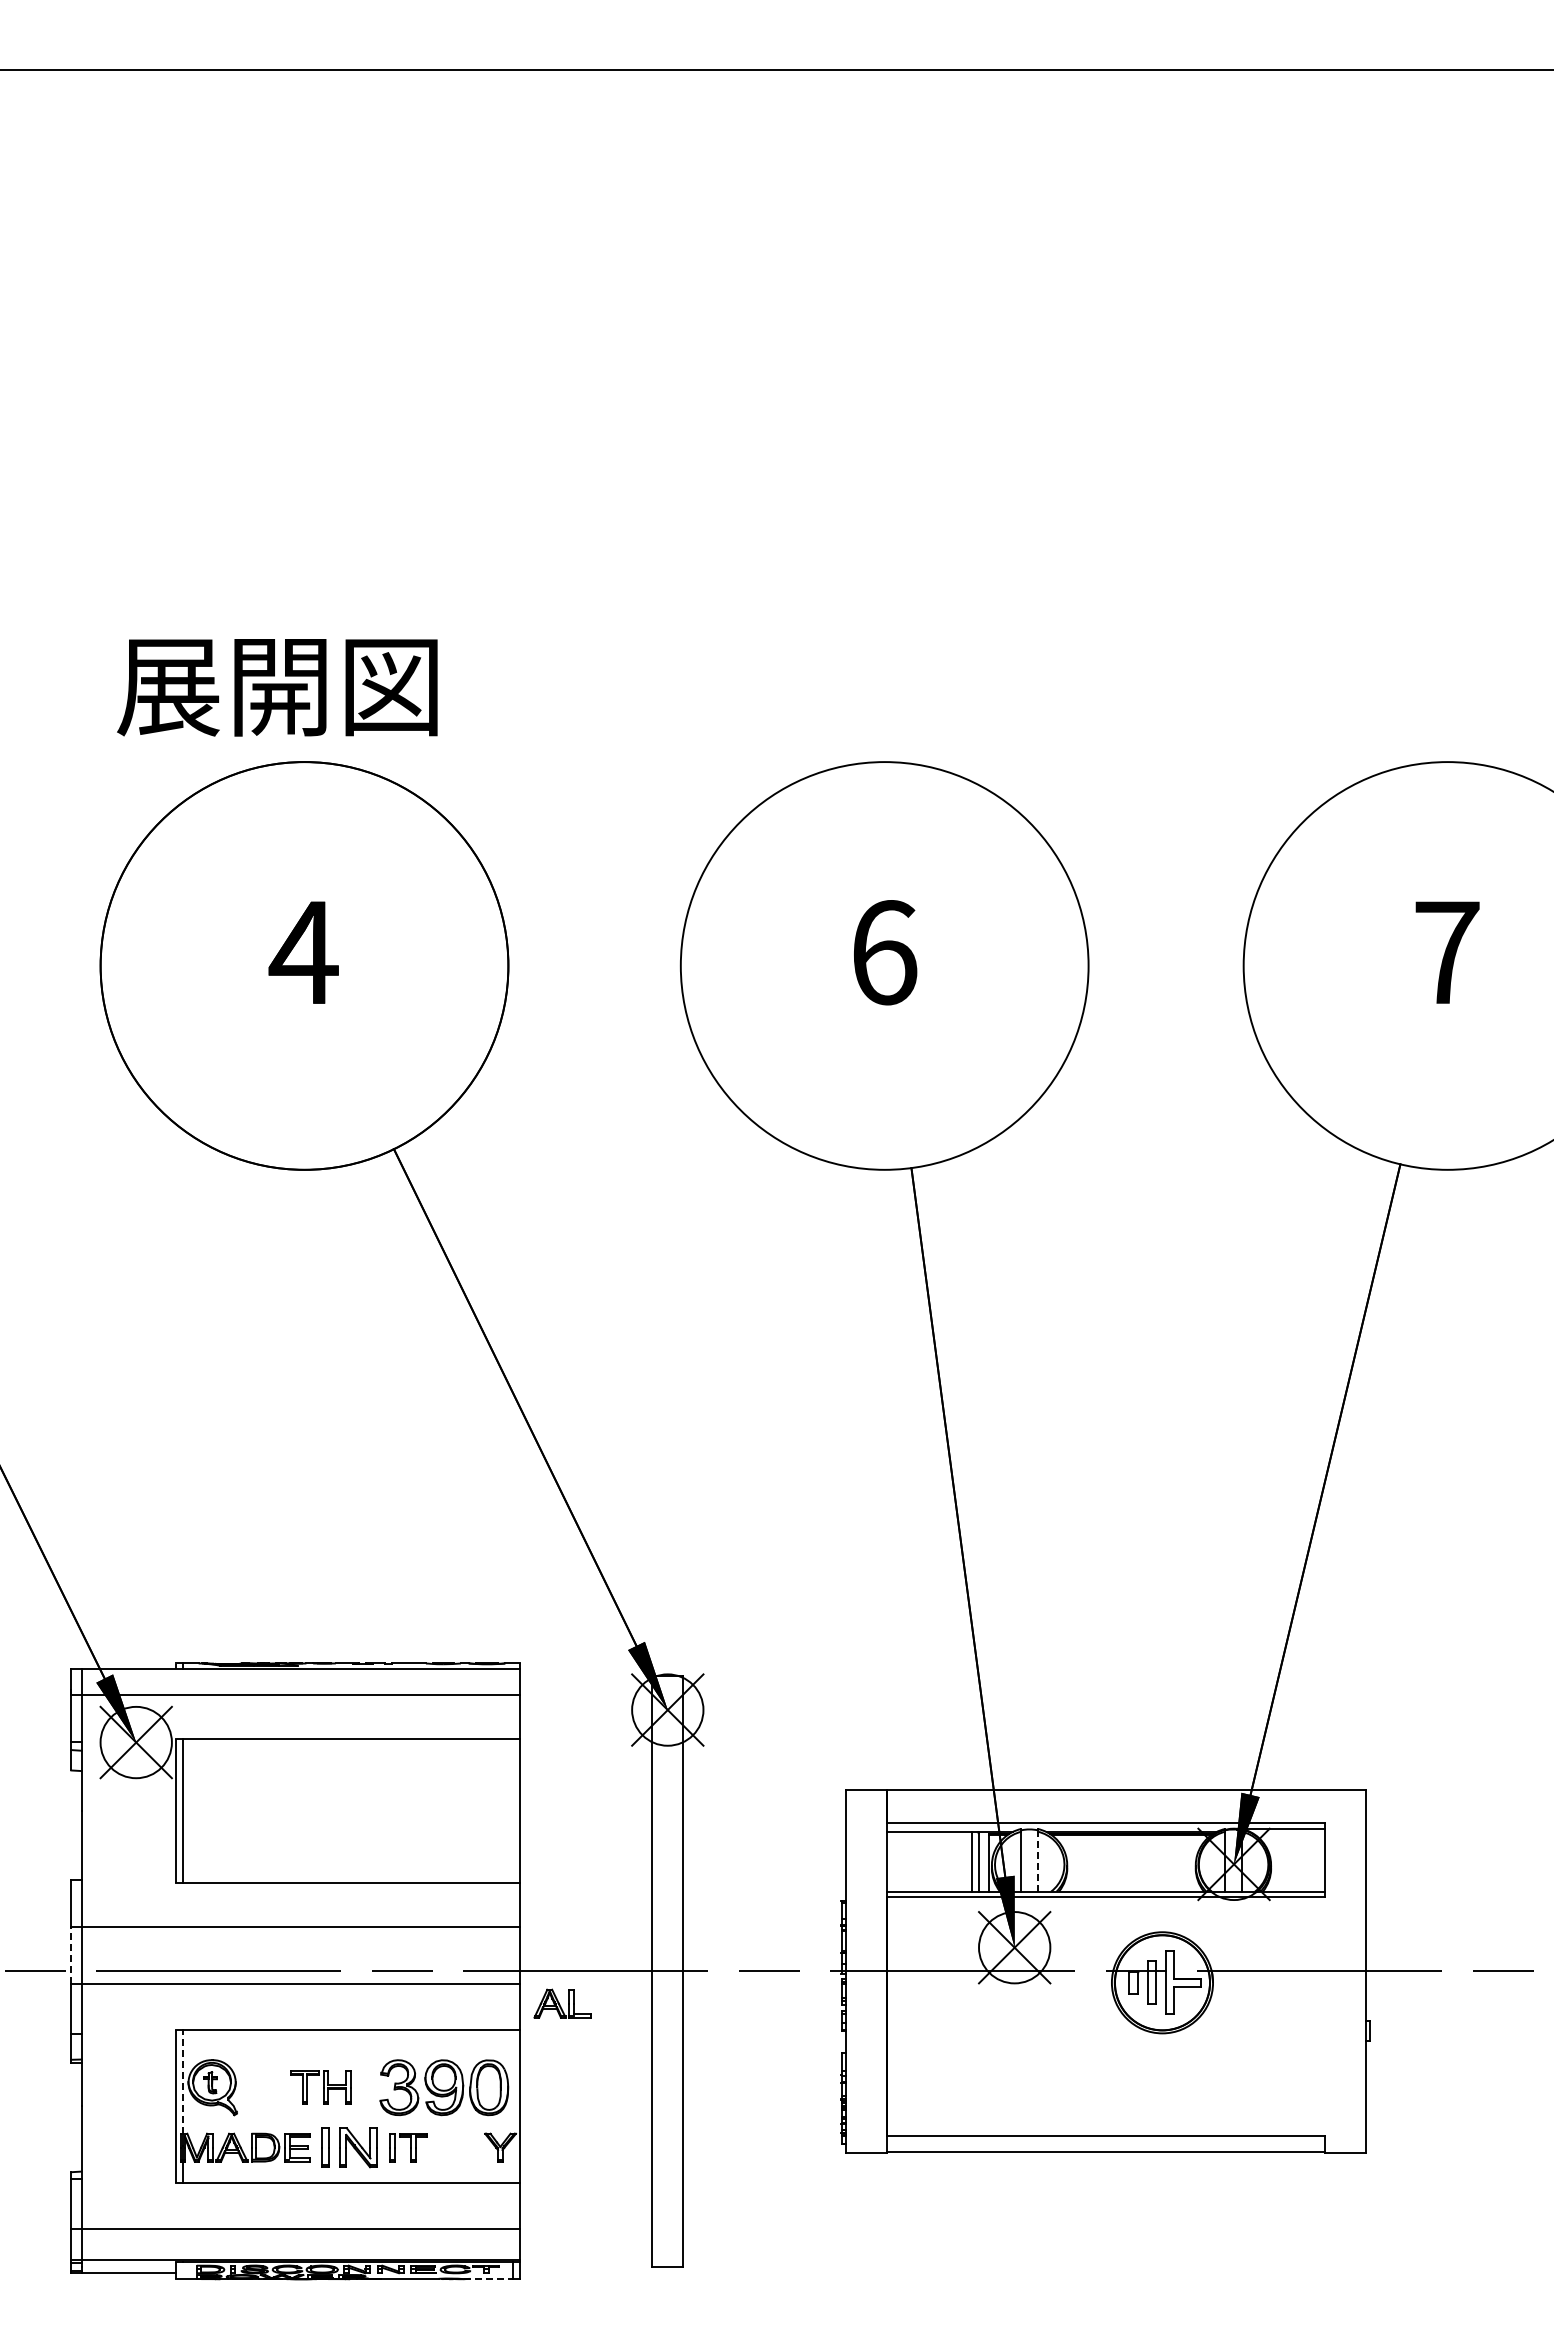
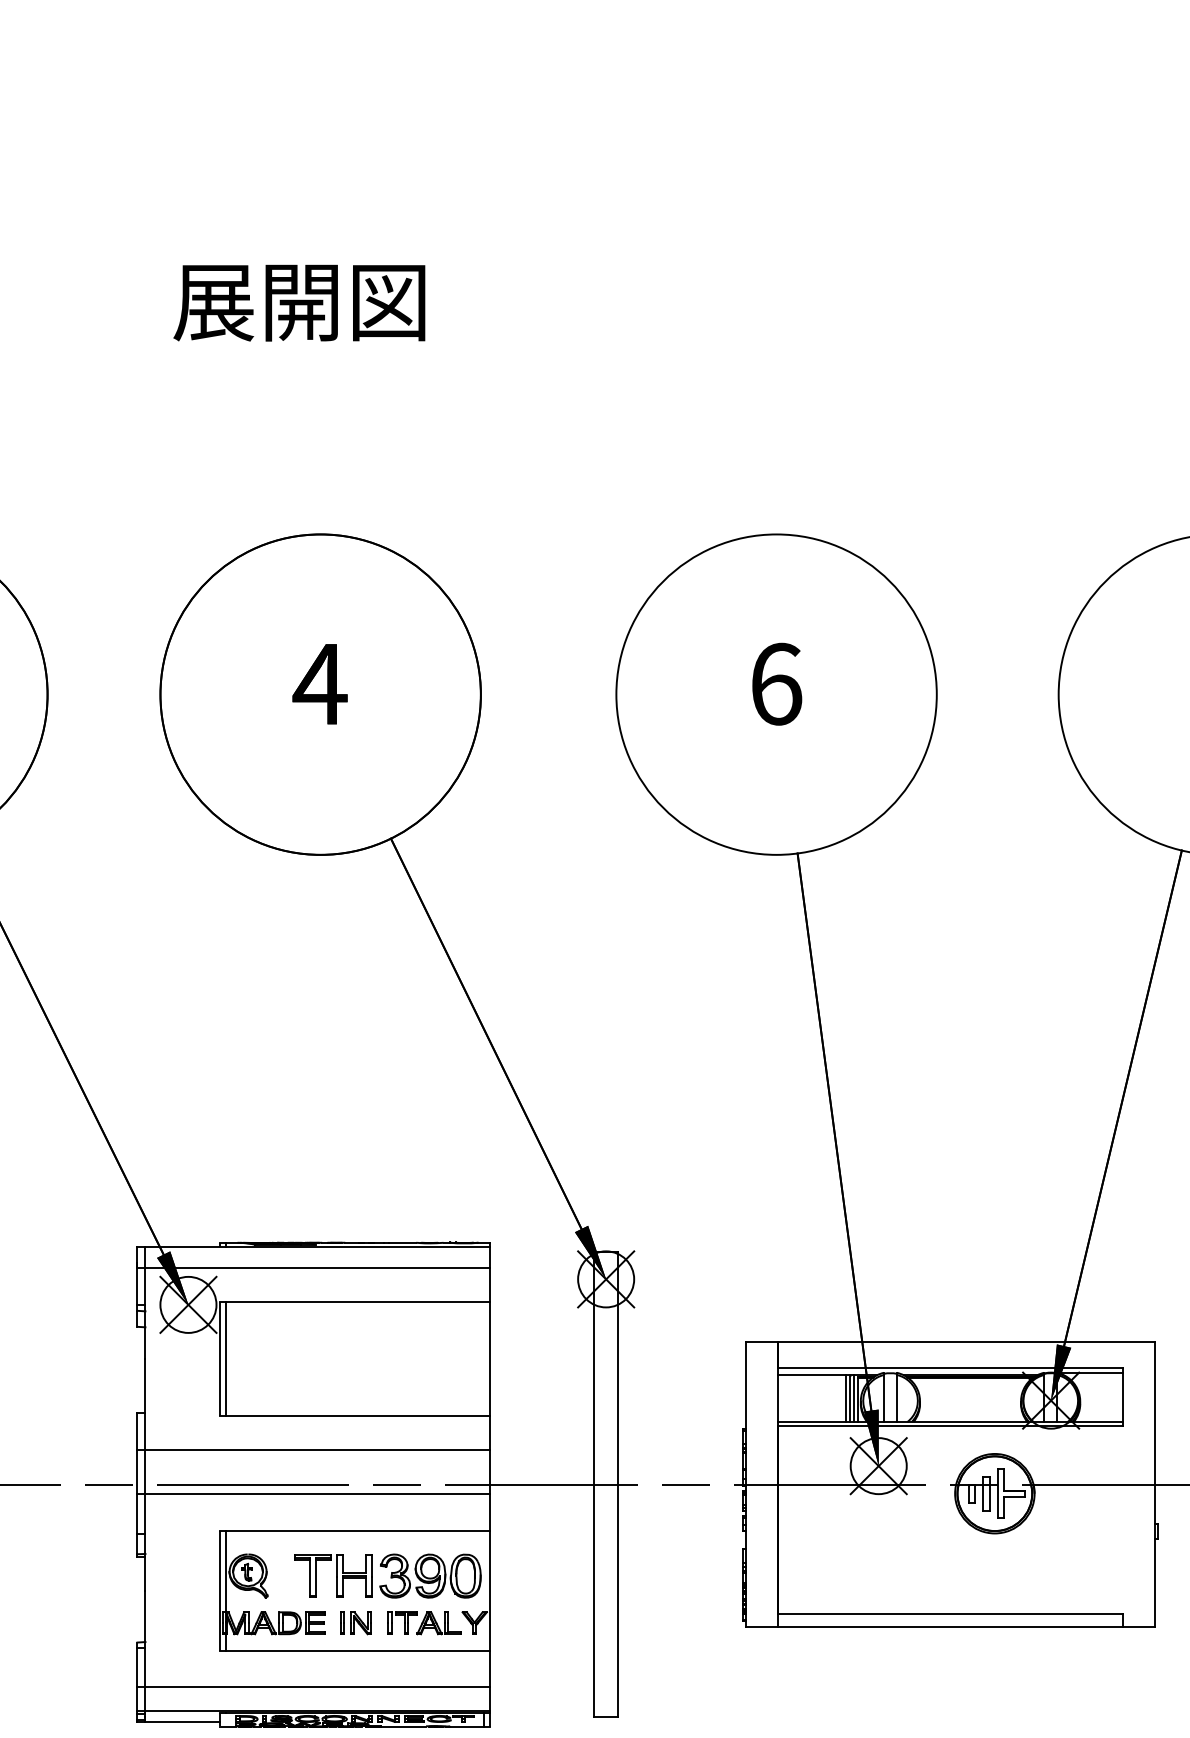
text: (277, 687) -> (299, 302), moved
line: (983, 1861) -> (854, 1398), added
line: (1037, 1861) -> (896, 1398), dashed -> solid
line: (71, 1954) -> (137, 1471), dashed -> solid
part: (562, 2003) -> (439, 1623), moved
line: (183, 2081) -> (225, 1571), dashed -> solid
part: (320, 2087) -> (333, 1575), size x1.67
part: (349, 2147) -> (356, 1623), size x0.71
line: (489, 2279) -> (466, 1726), dashed -> solid

